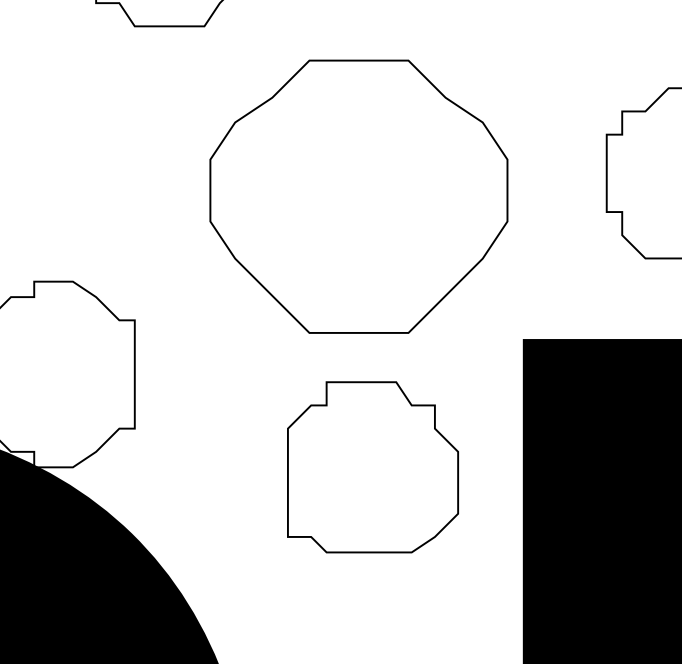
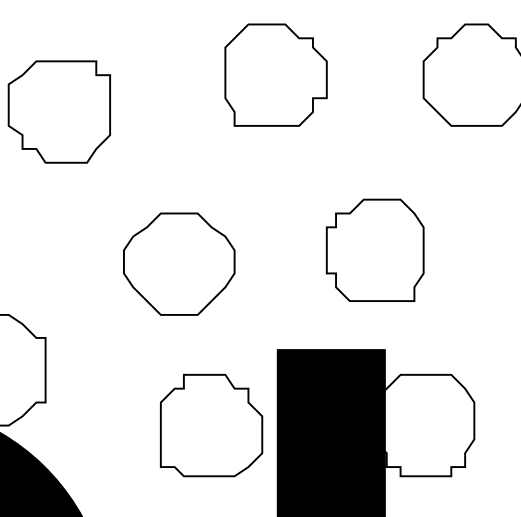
part: (359, 195) -> (179, 263), size x0.62
part: (372, 467) -> (211, 425), moved

